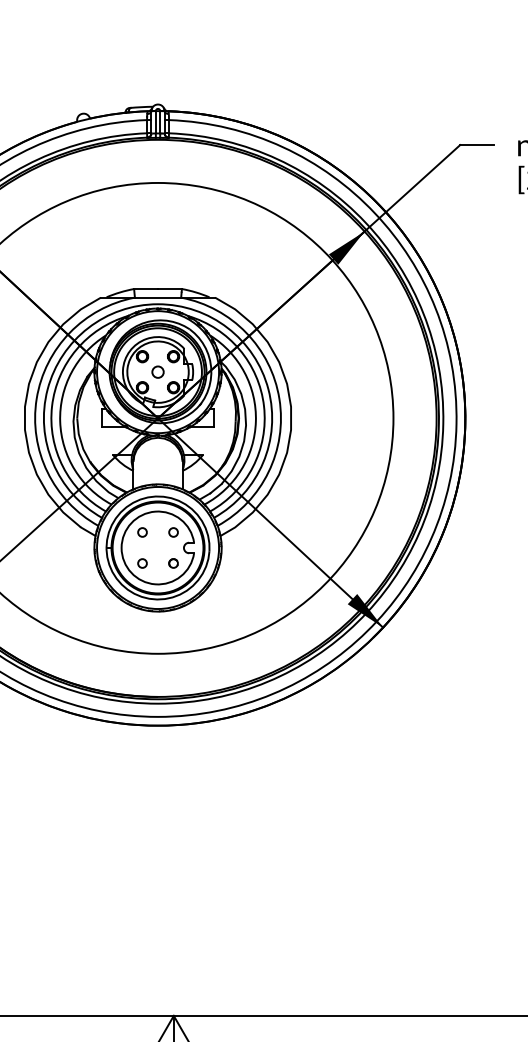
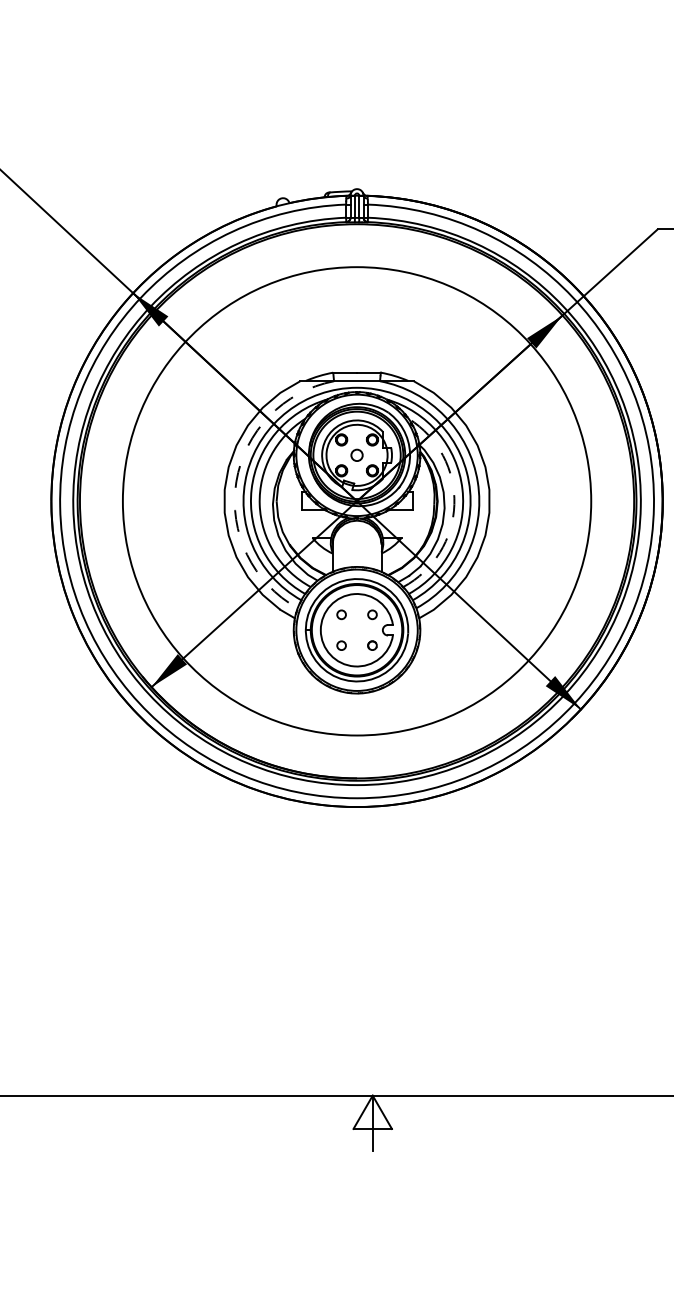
arc: (36, 399) -> (236, 482), solid -> dashed
arc: (256, 421) -> (454, 504), solid -> dashed

